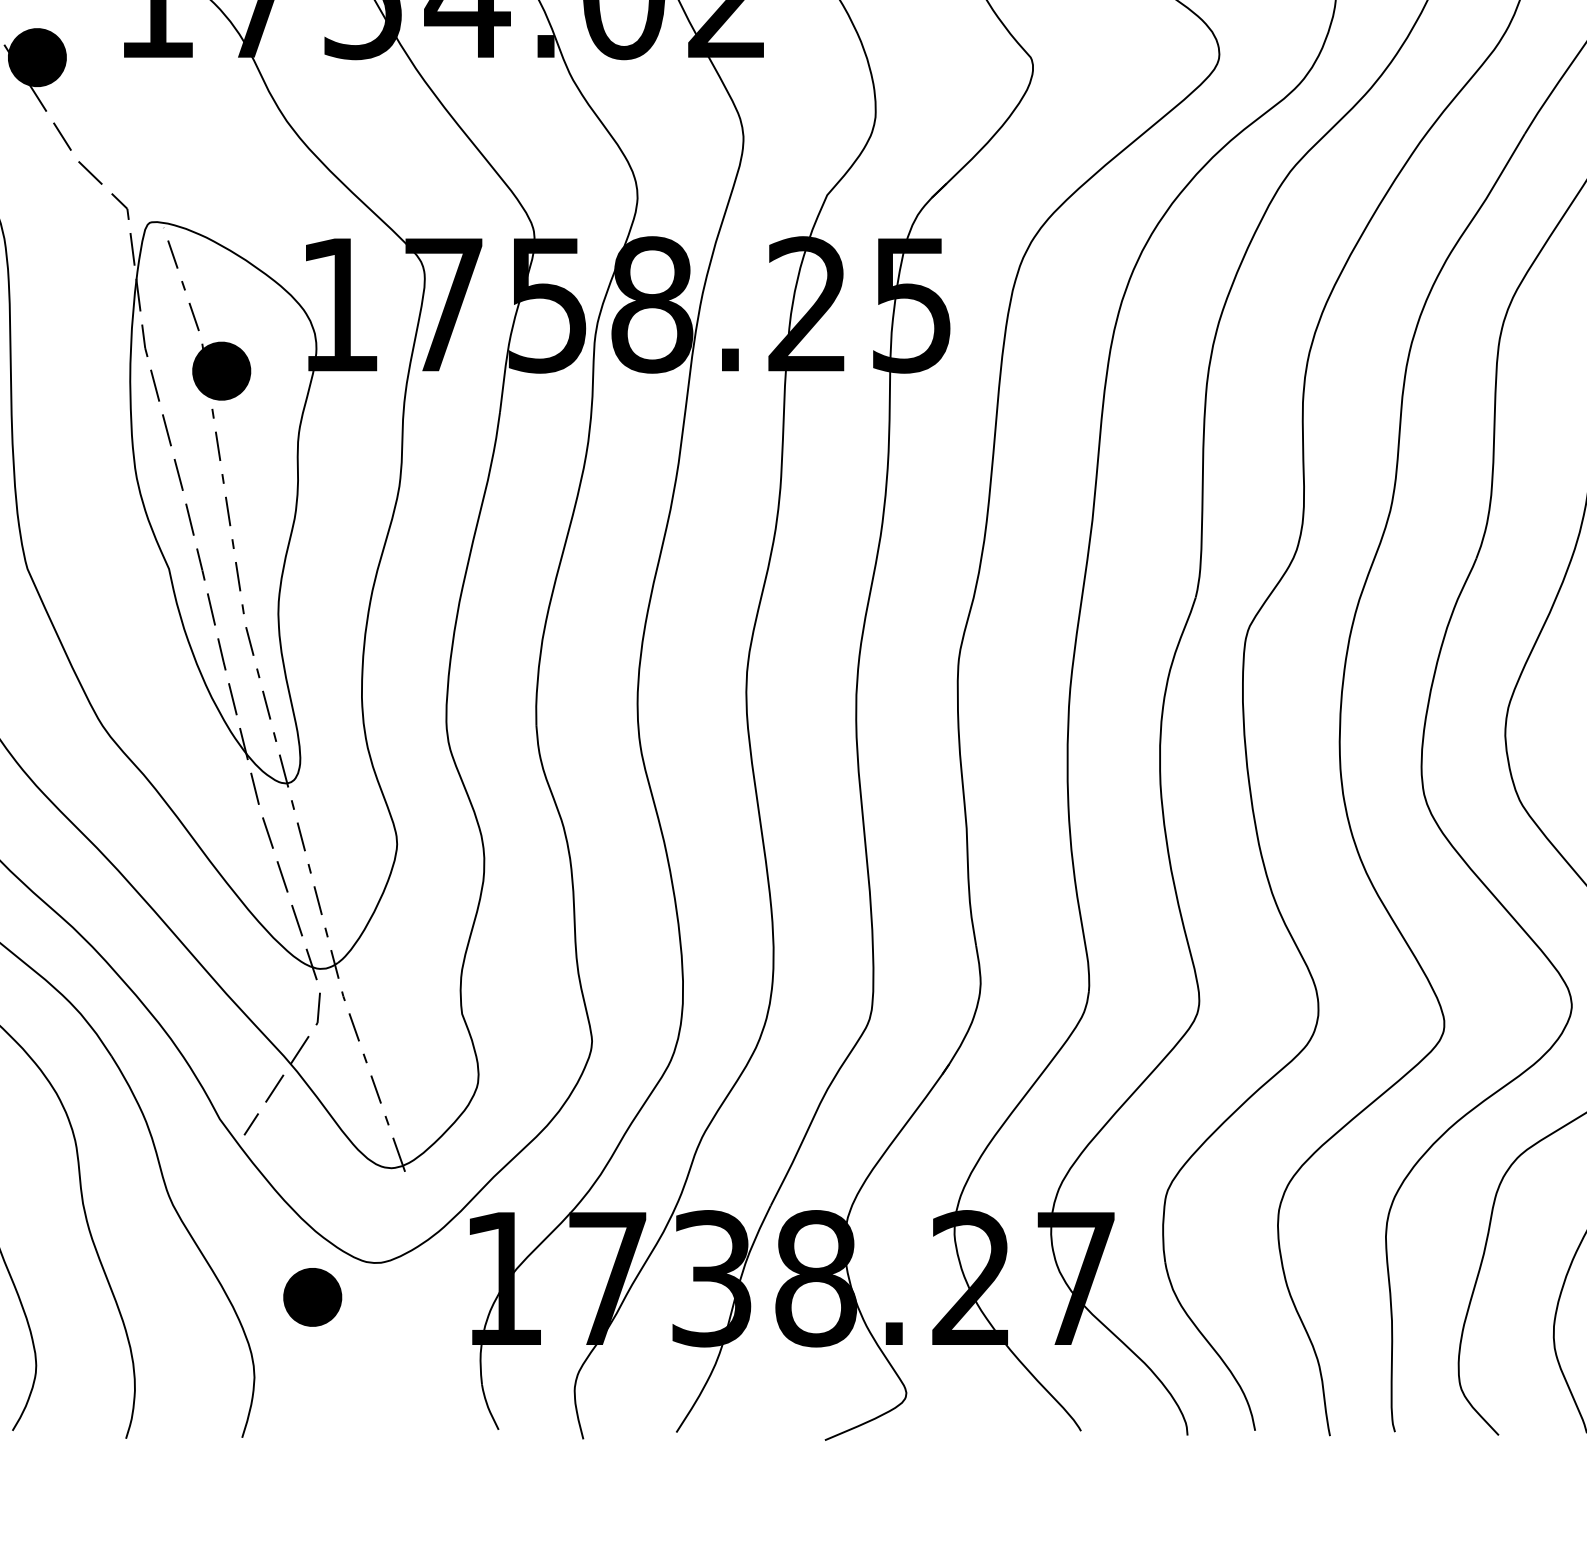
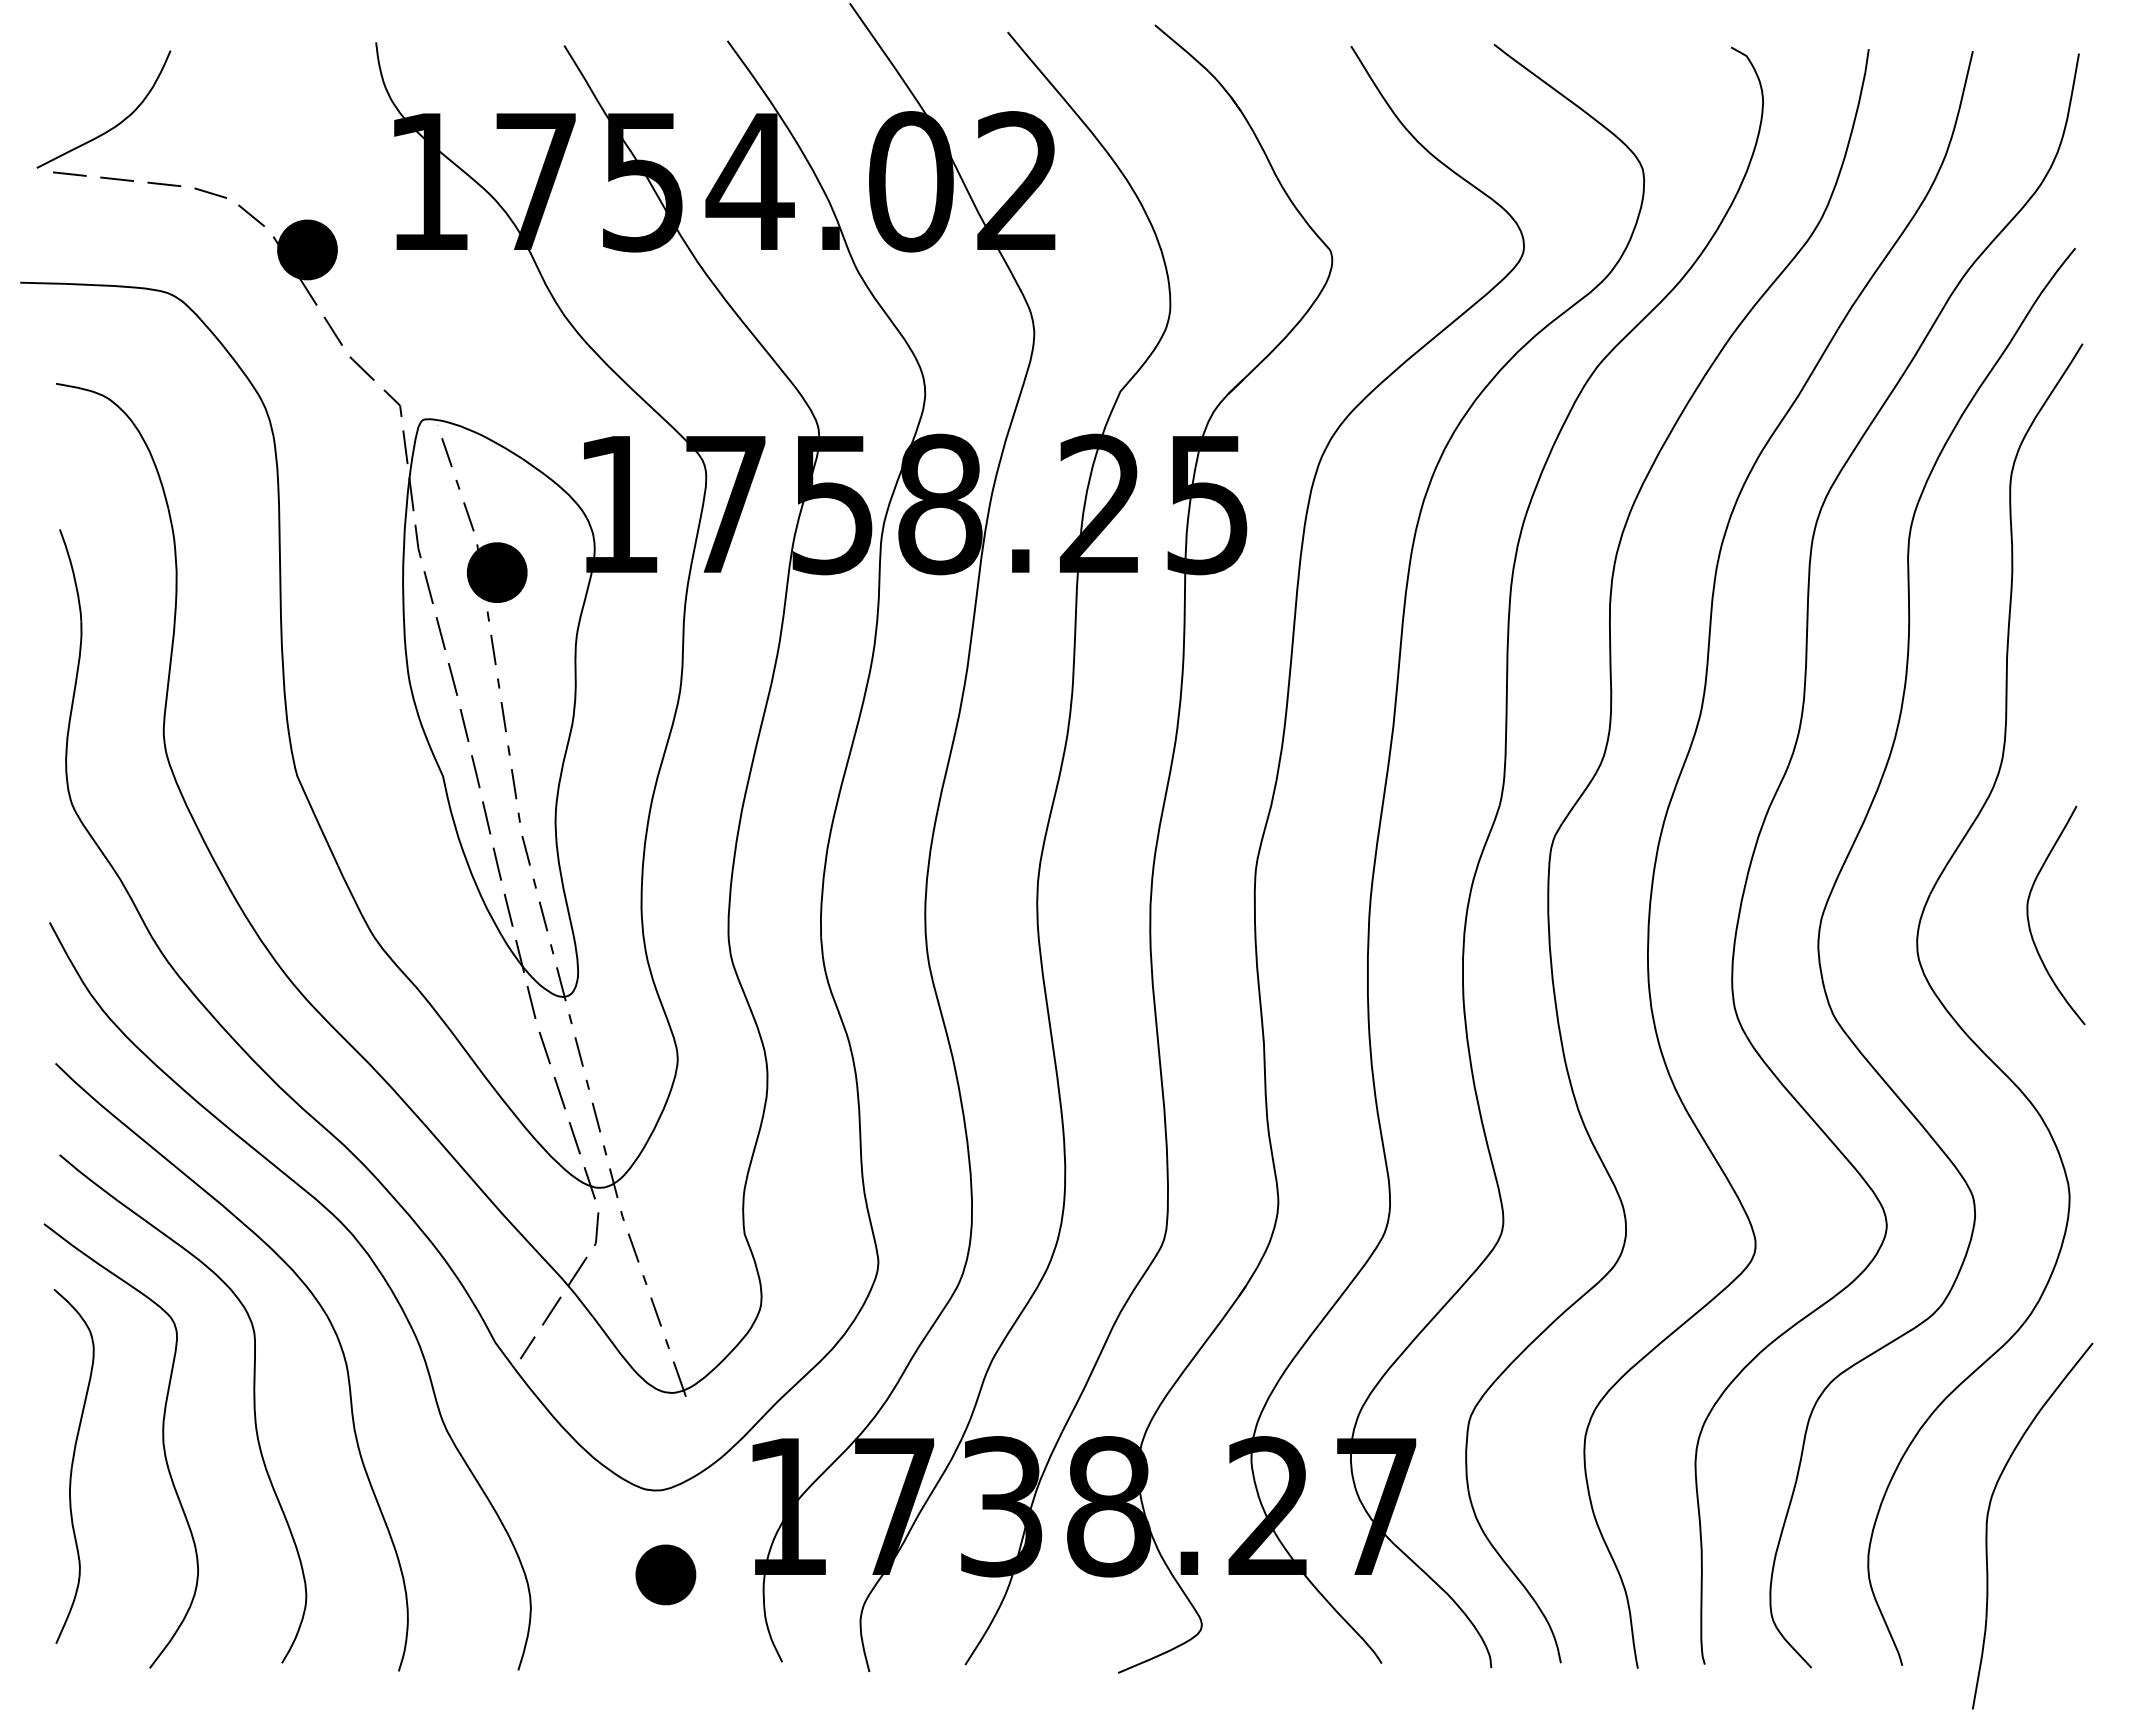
part: (312, 1296) -> (665, 1574), moved

